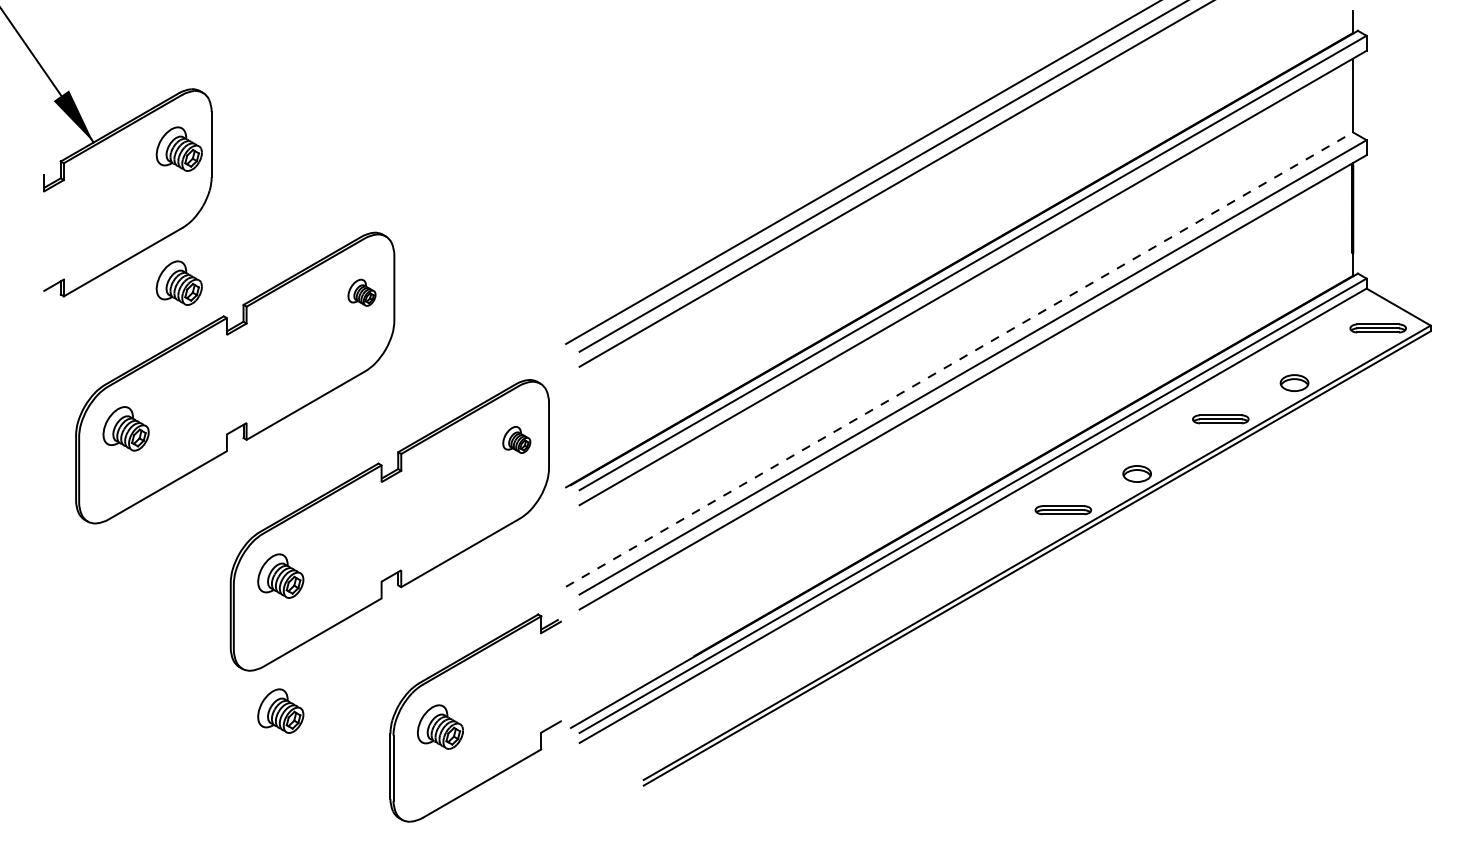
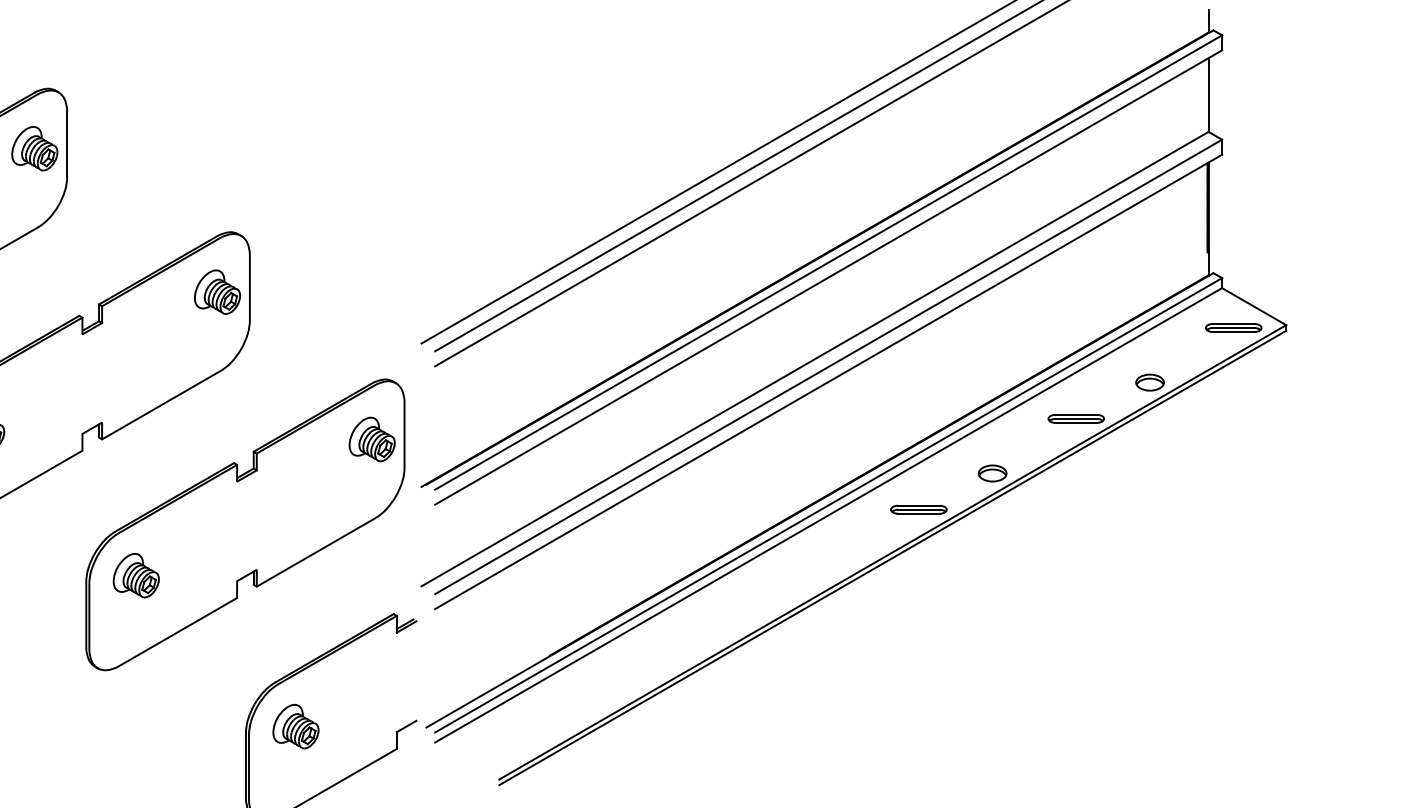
part: (178, 282) -> (34, 282), removed
part: (361, 292) -> (217, 292), size x1.67
line: (960, 359) -> (816, 359), dashed -> solid
part: (516, 439) -> (372, 439), size x1.67
part: (280, 710) -> (136, 710), removed

